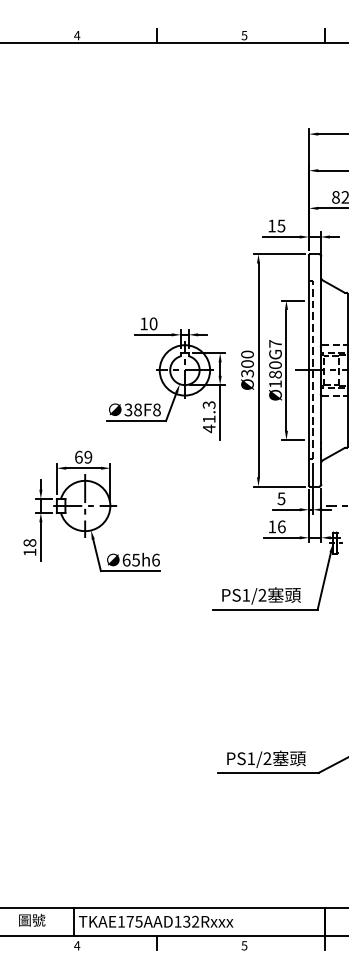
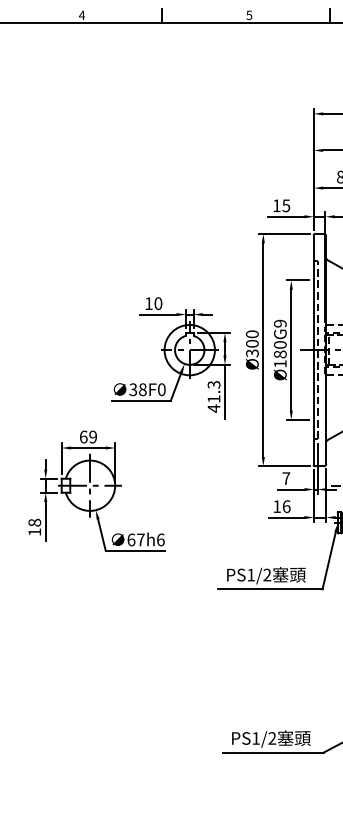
text: (275, 343) -> (280, 323), Ø180G7 -> Ø180G9
text: (156, 410) -> (161, 390), 38F8 -> 38F0
text: (281, 498) -> (286, 478), 5 -> 7
text: (135, 560) -> (140, 540), 65h6 -> 67h6

